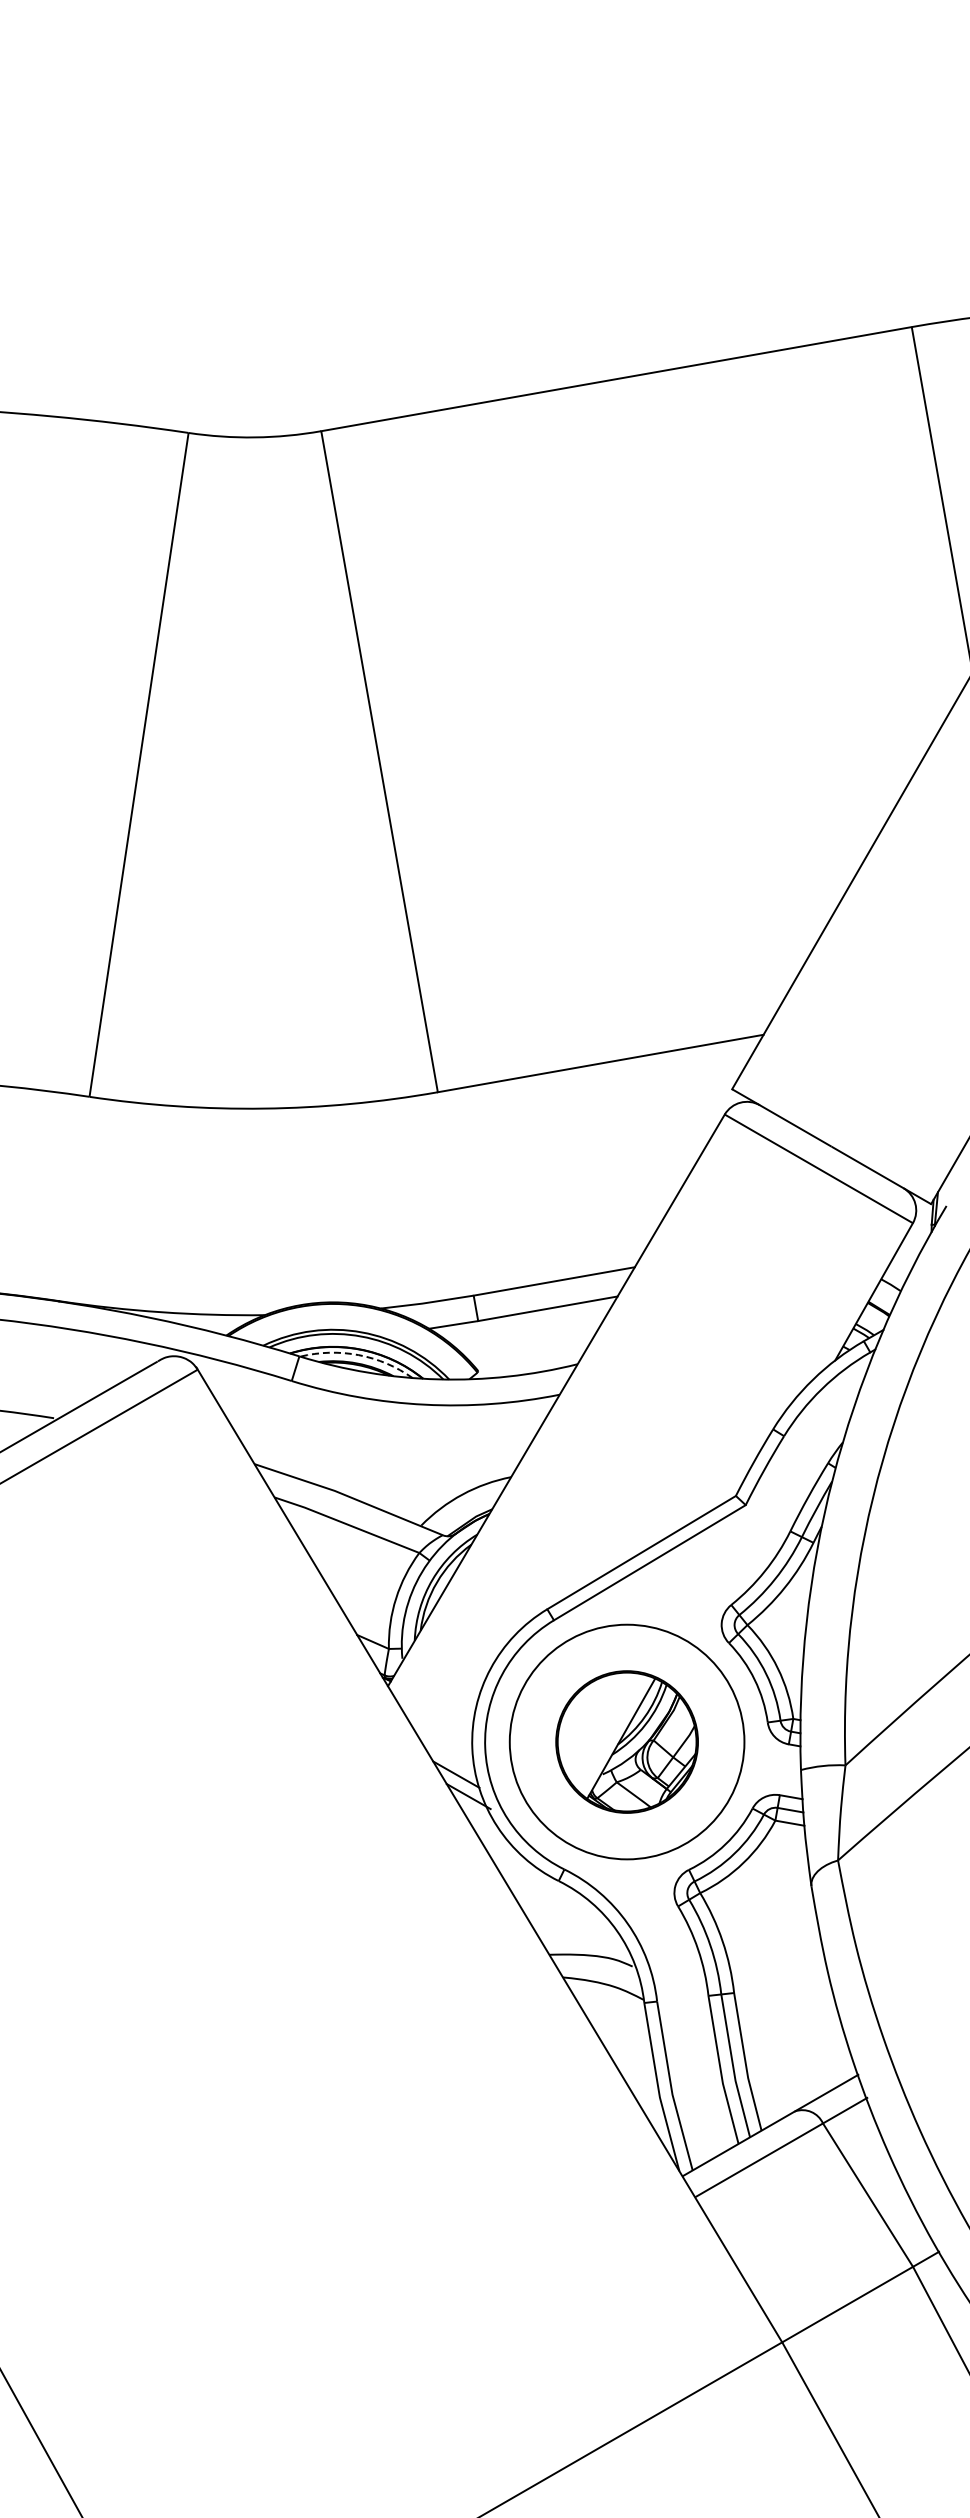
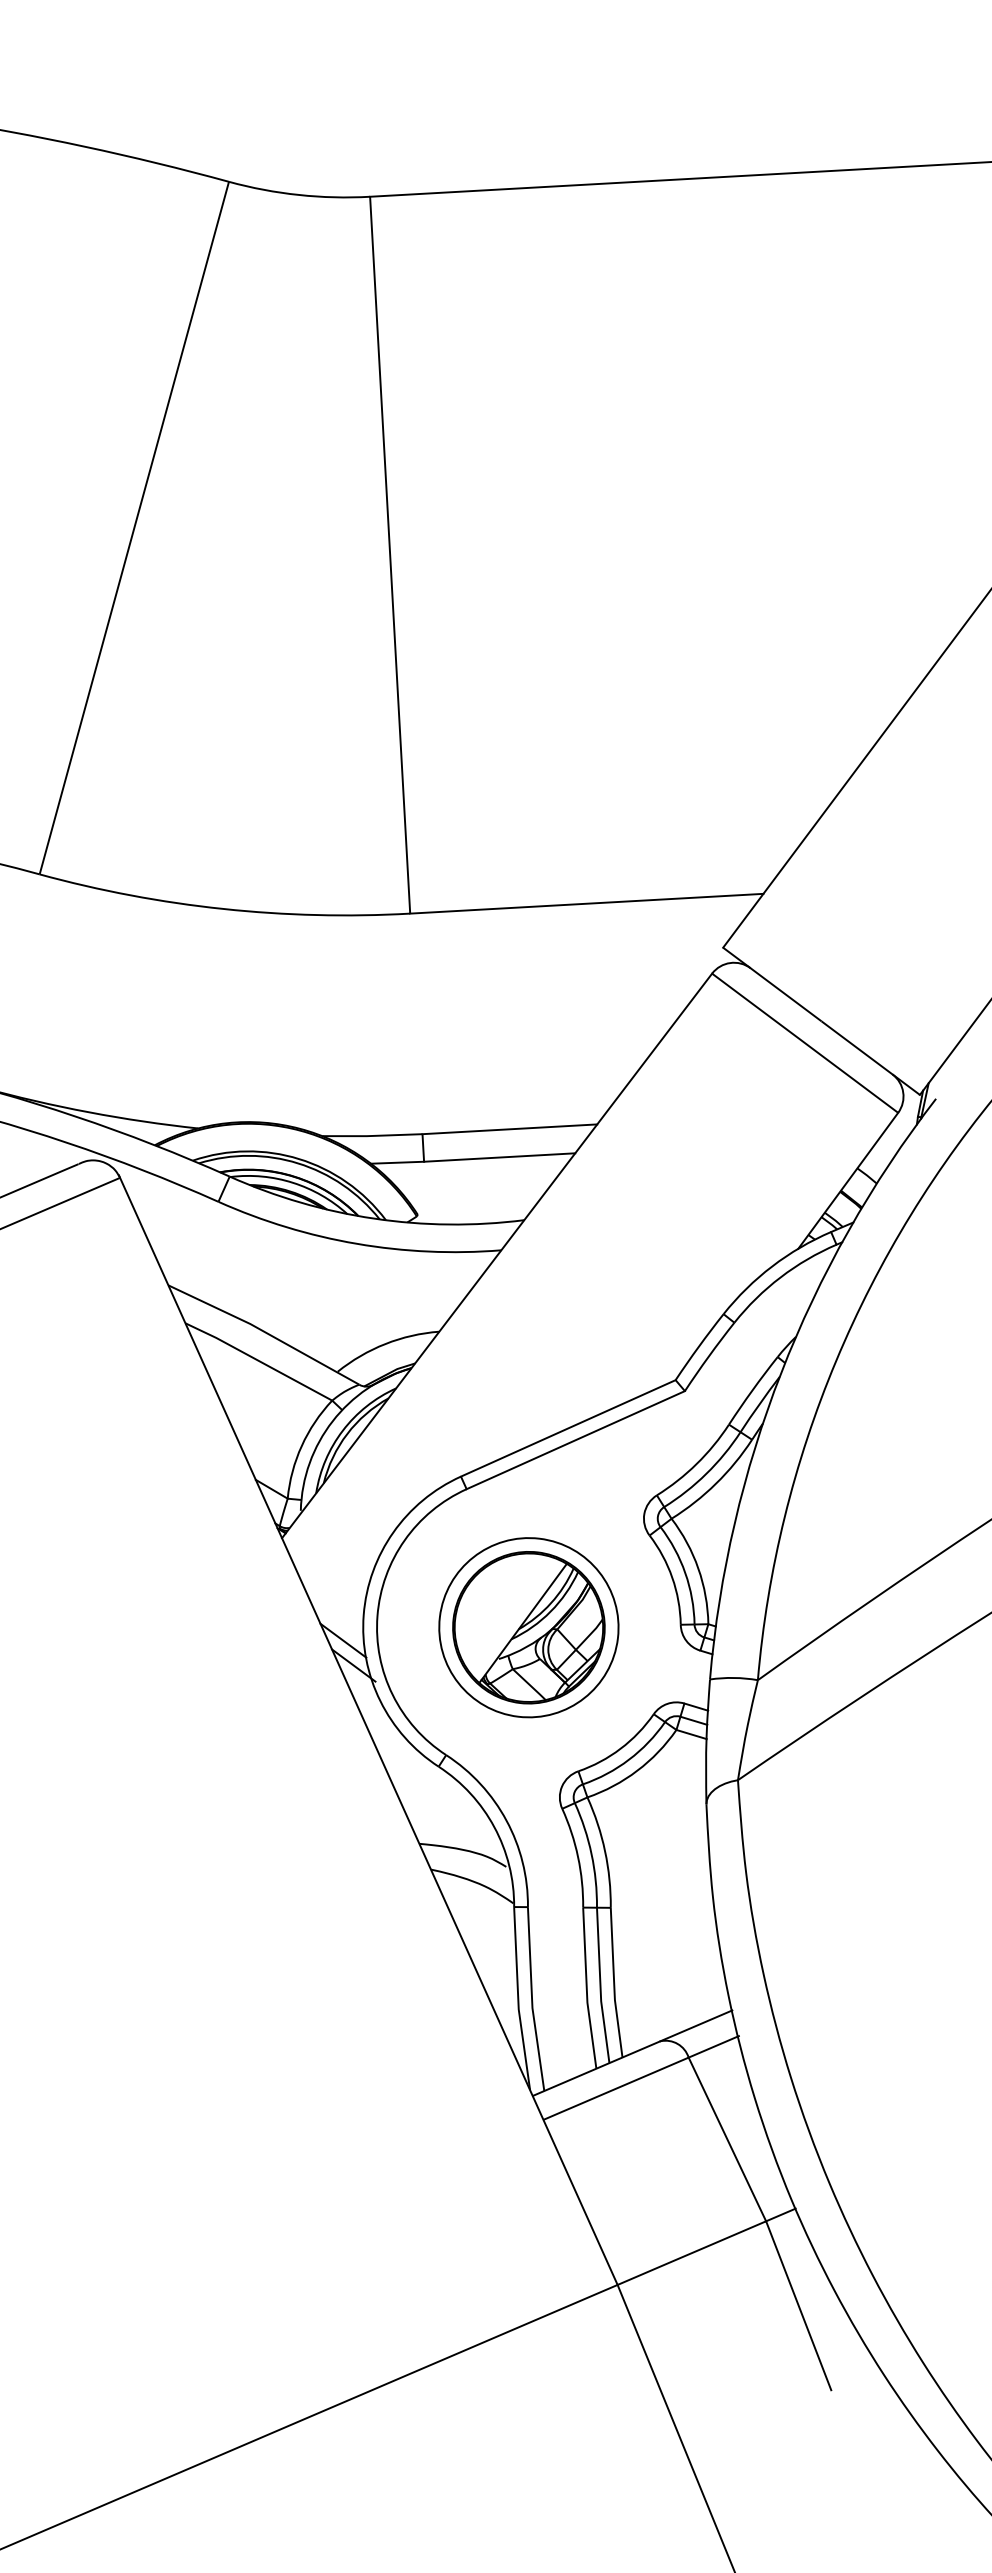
arc: (358, 1355) -> (292, 1183), dashed -> solid
circle: (626, 1741) -> (528, 1627), size x0.71

